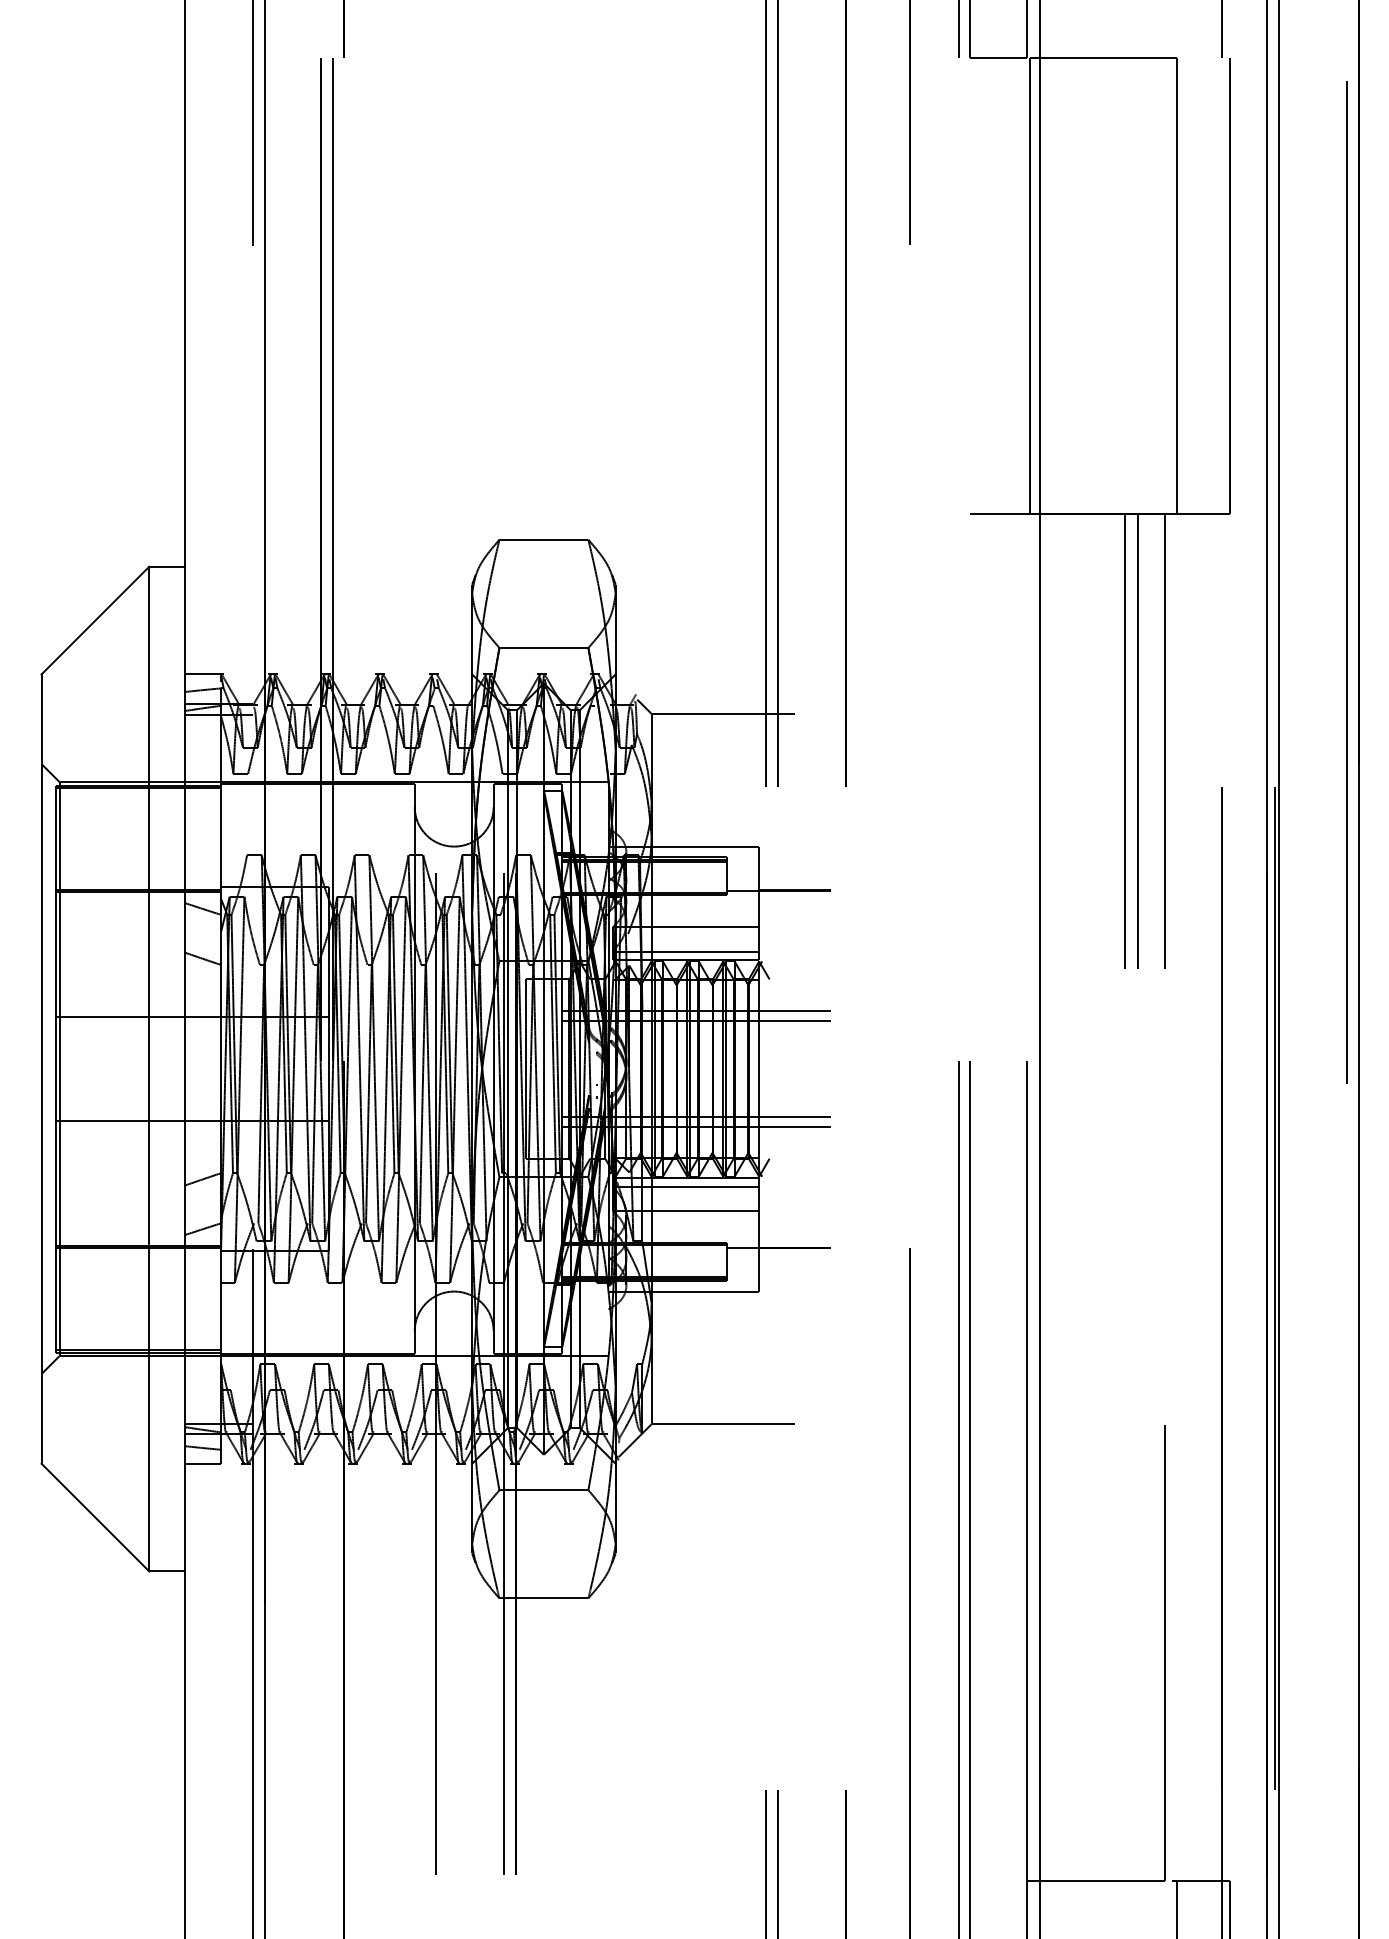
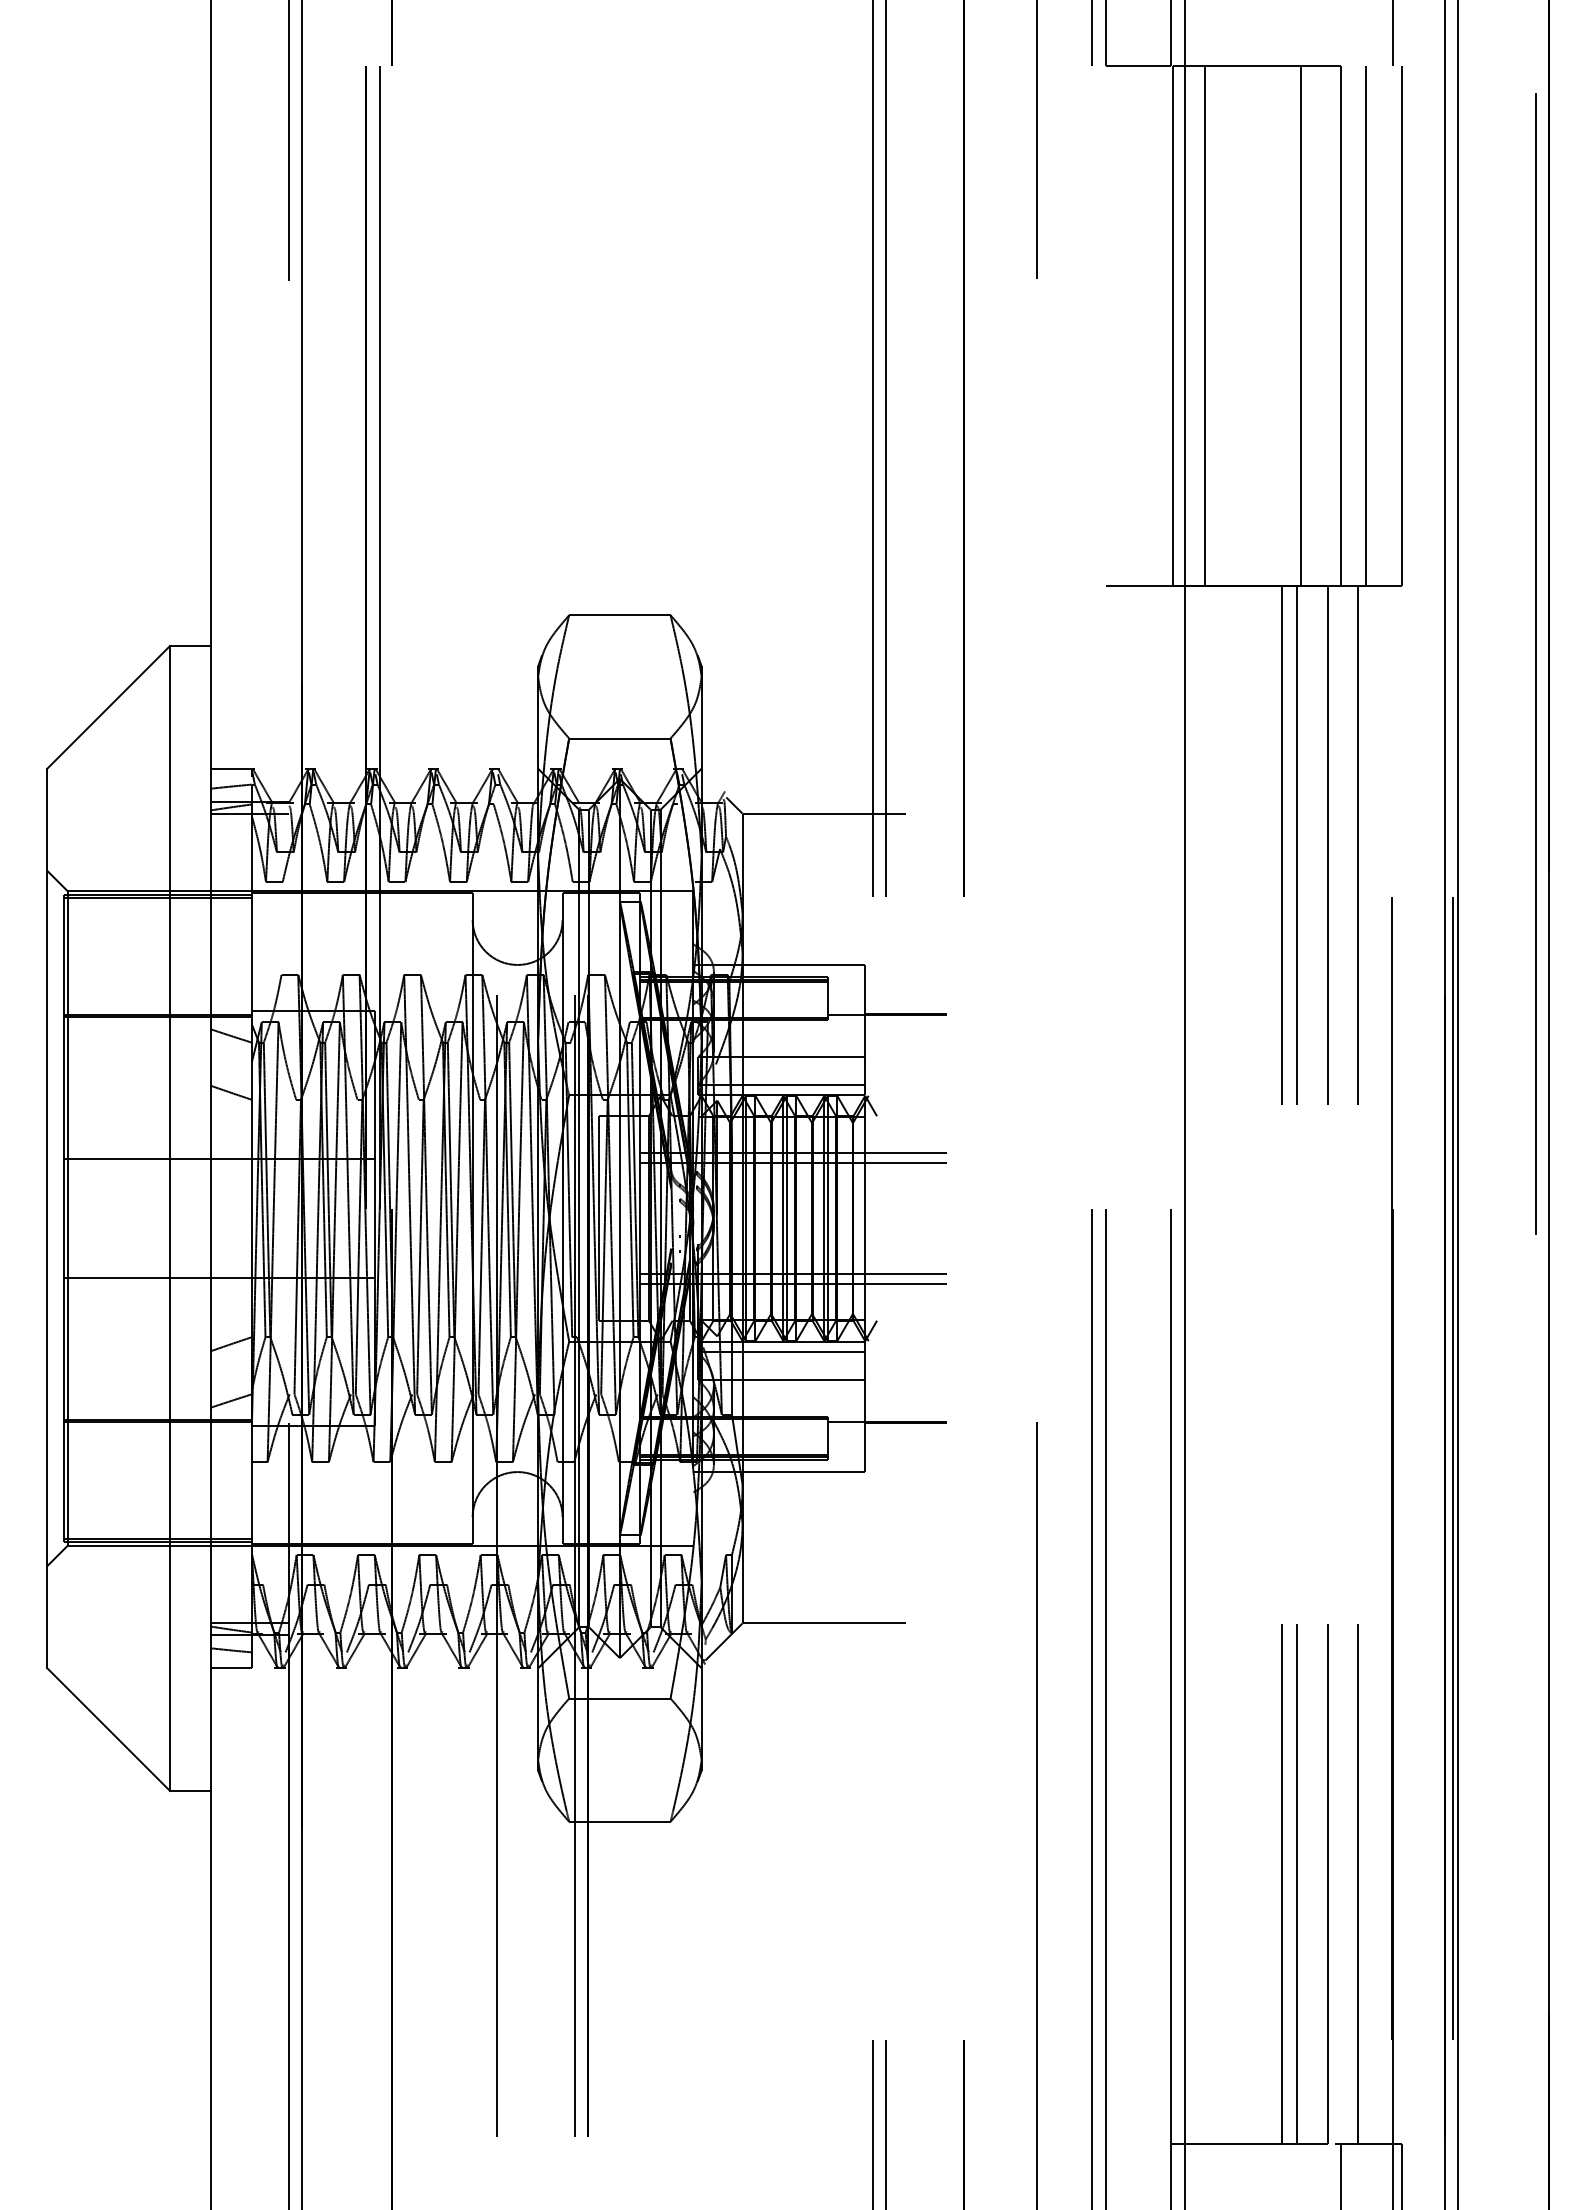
line: (1056, 285) -> (1204, 325), added
line: (1141, 285) -> (1300, 325), added
line: (1198, 285) -> (1365, 325), added
line: (1191, 740) -> (1357, 844), added
line: (1124, 1652) -> (1281, 1883), added
line: (1137, 1652) -> (1296, 1883), added
line: (1191, 1652) -> (1357, 1883), added

